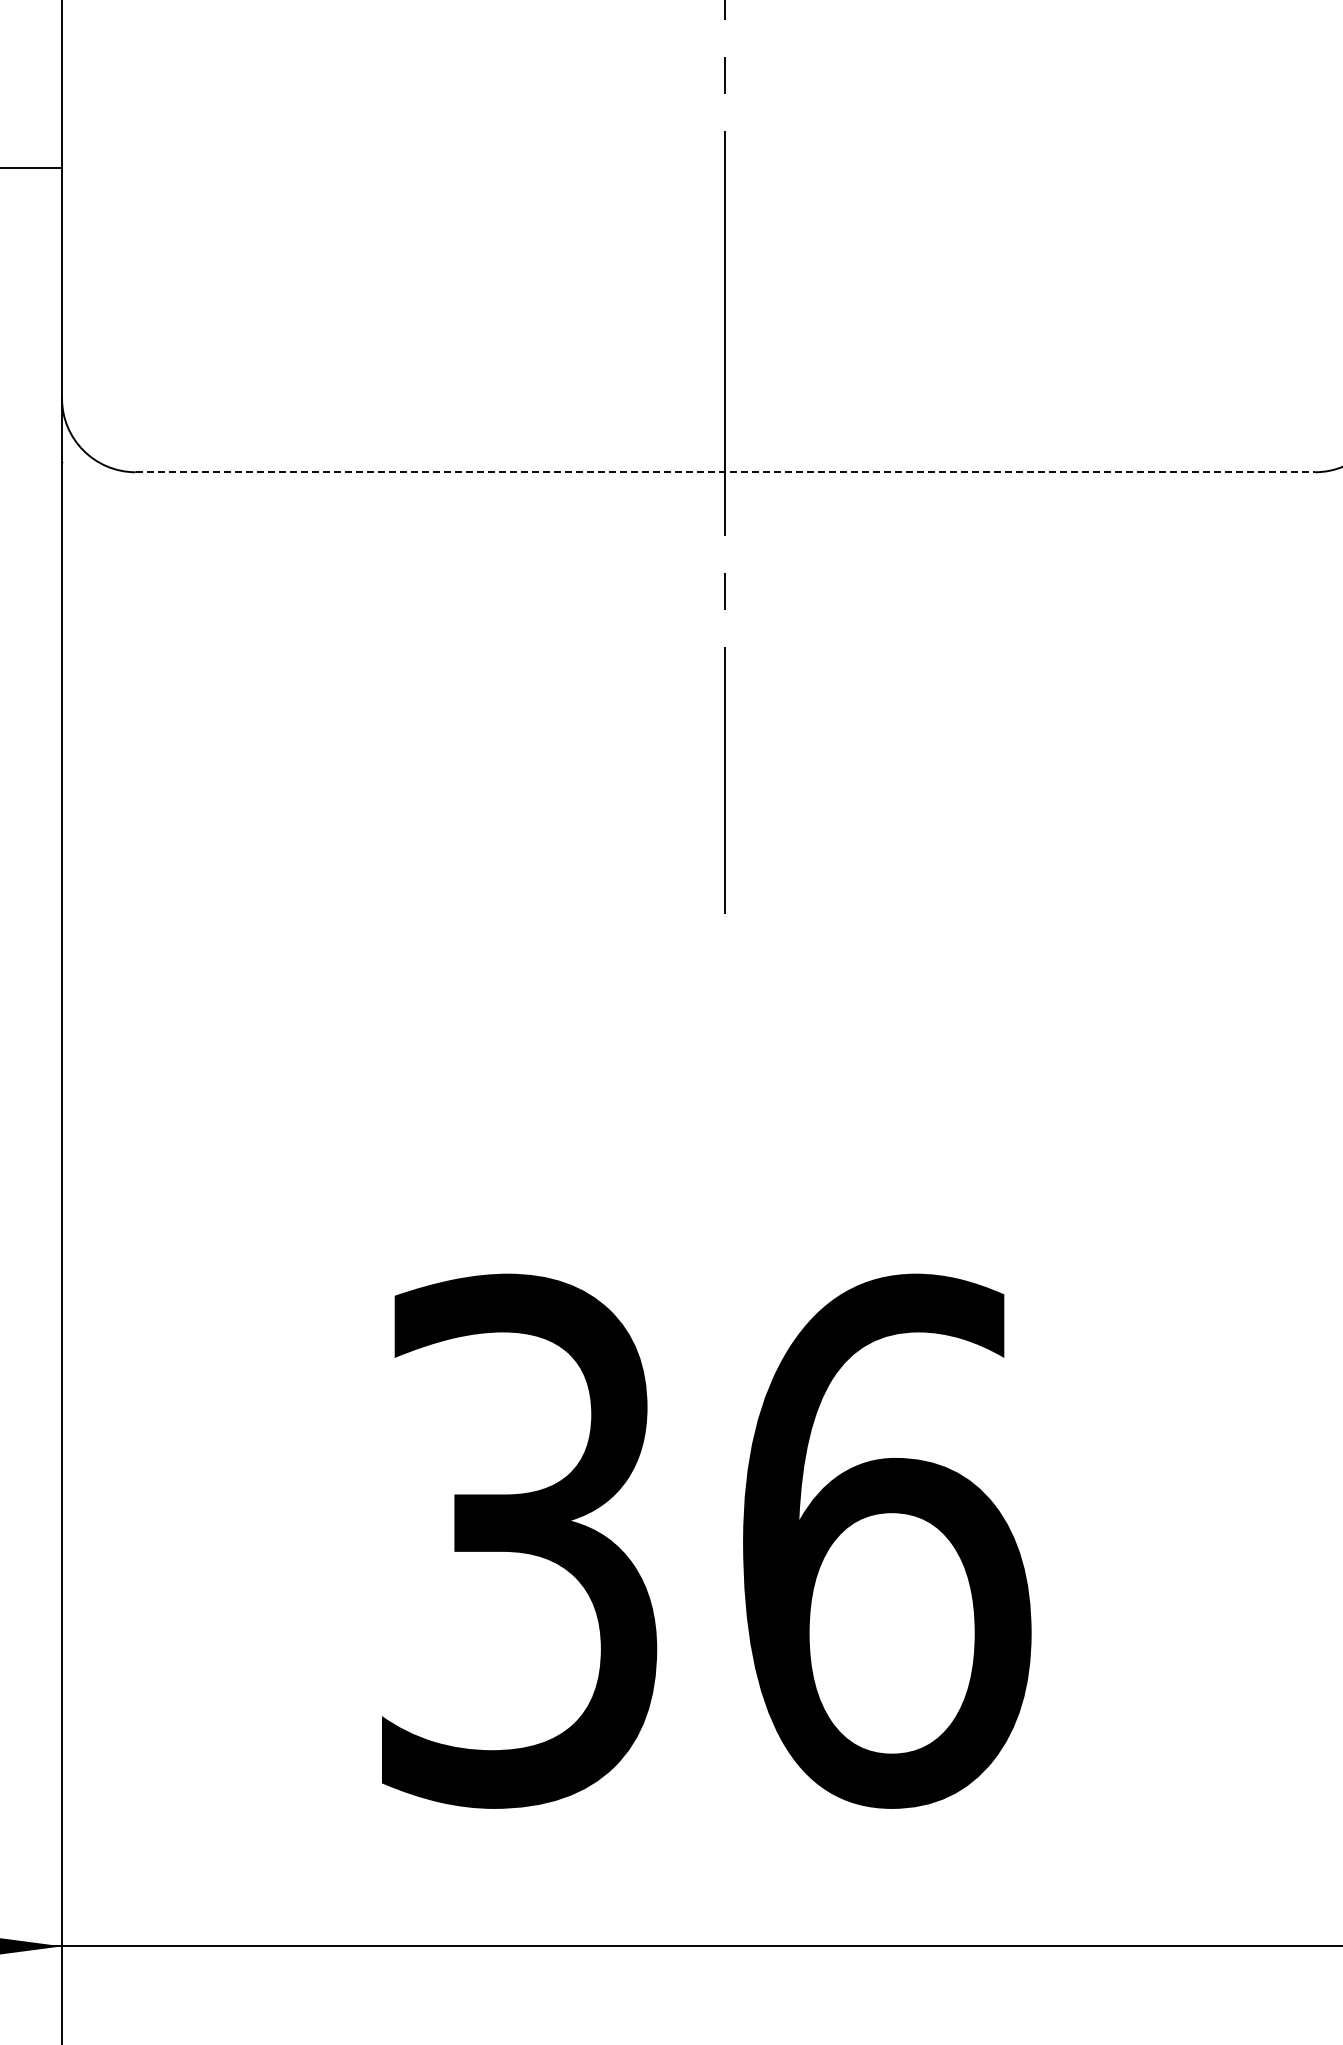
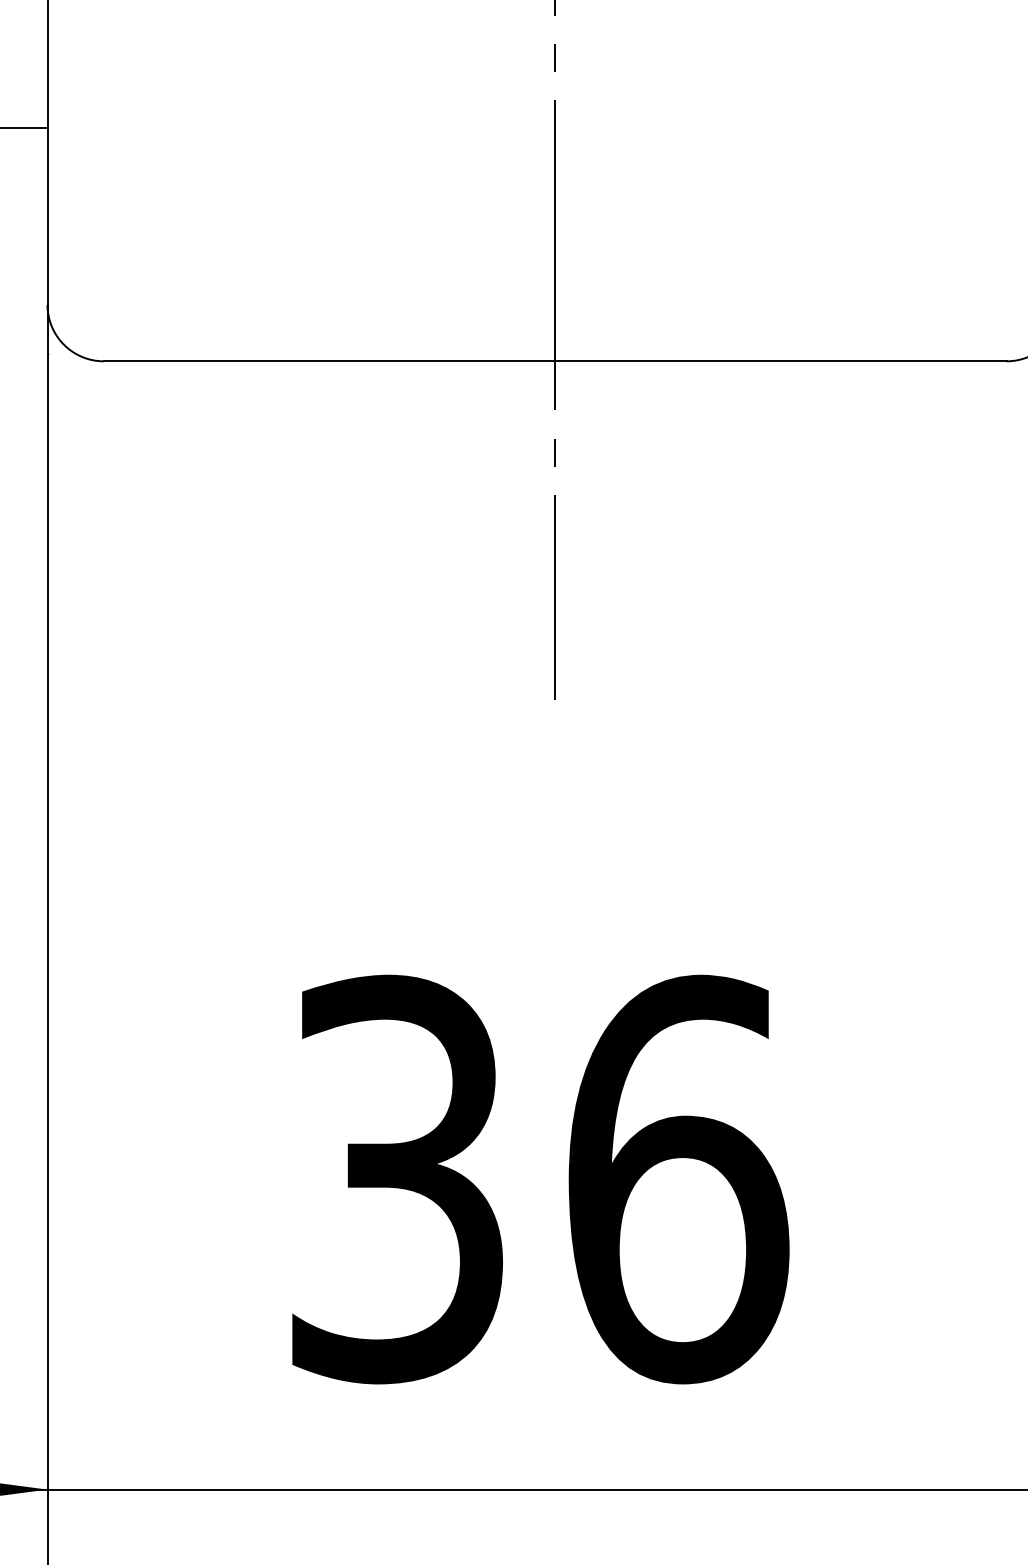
line: (725, 472) -> (555, 361), dashed -> solid

